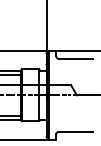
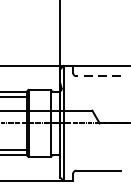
line: (75, 58) -> (97, 75), solid -> dashed

